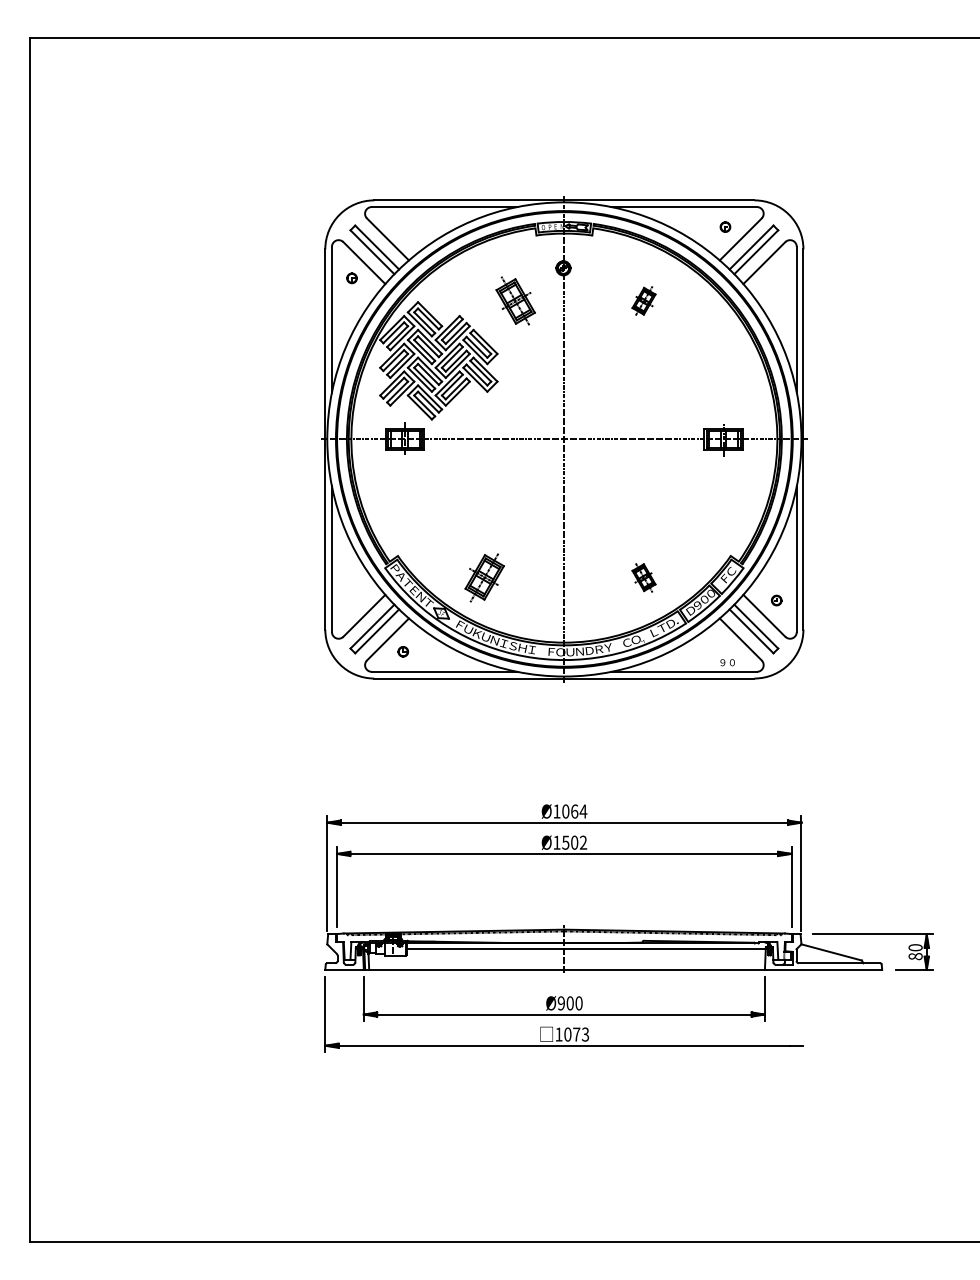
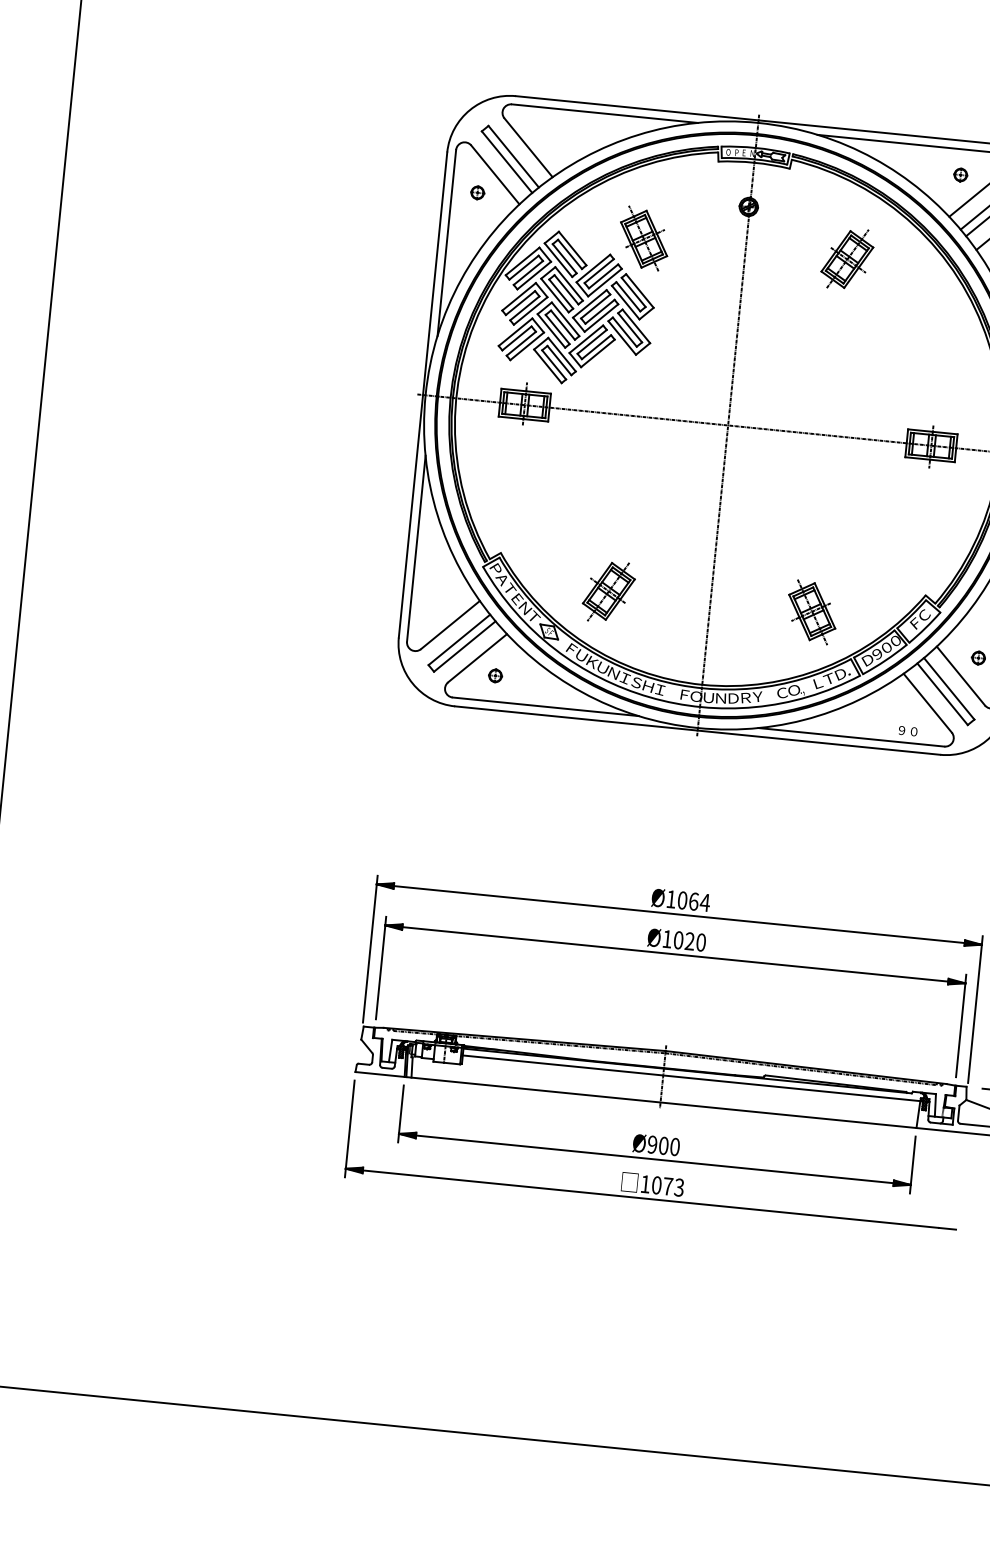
part: (515, 300) -> (643, 237), moved
part: (643, 300) -> (846, 258), size x1.67
part: (643, 577) -> (811, 611), size x1.67
text: (574, 842) -> (689, 941), Ø1502 -> Ø1020

